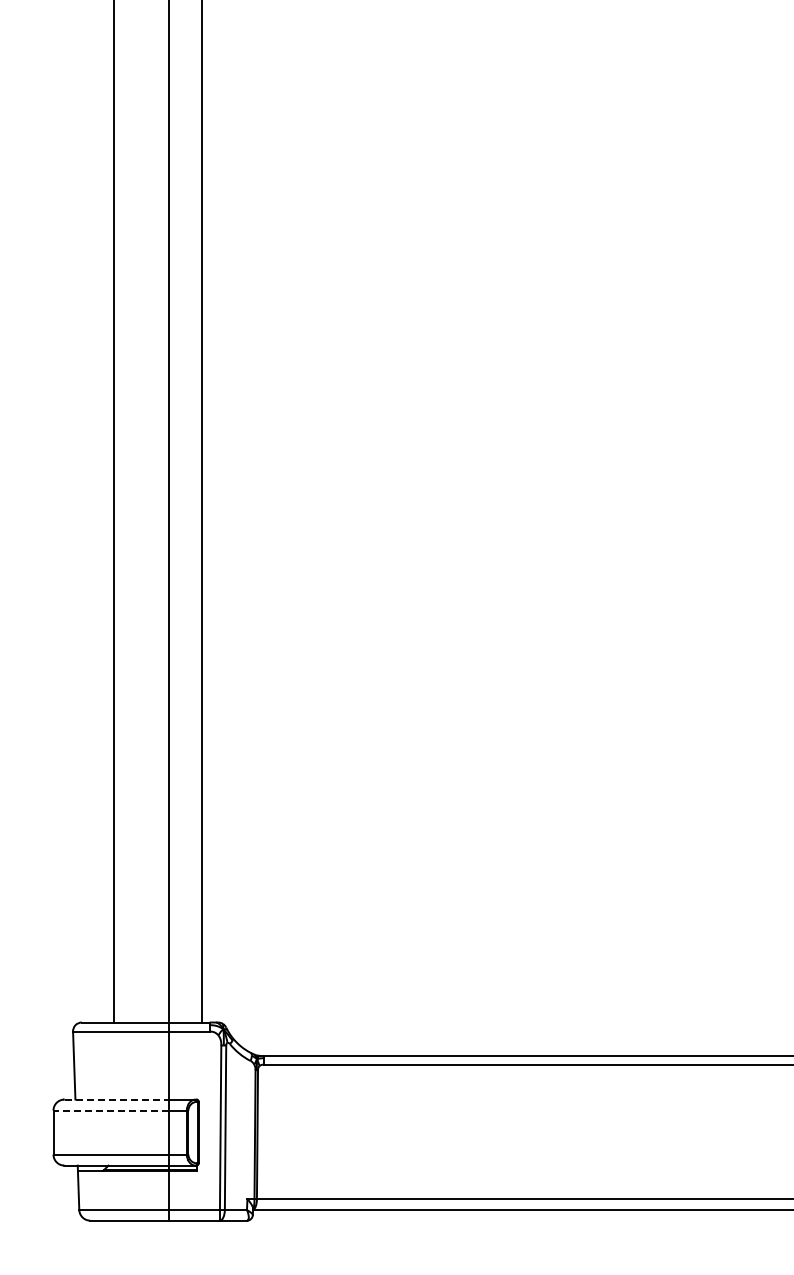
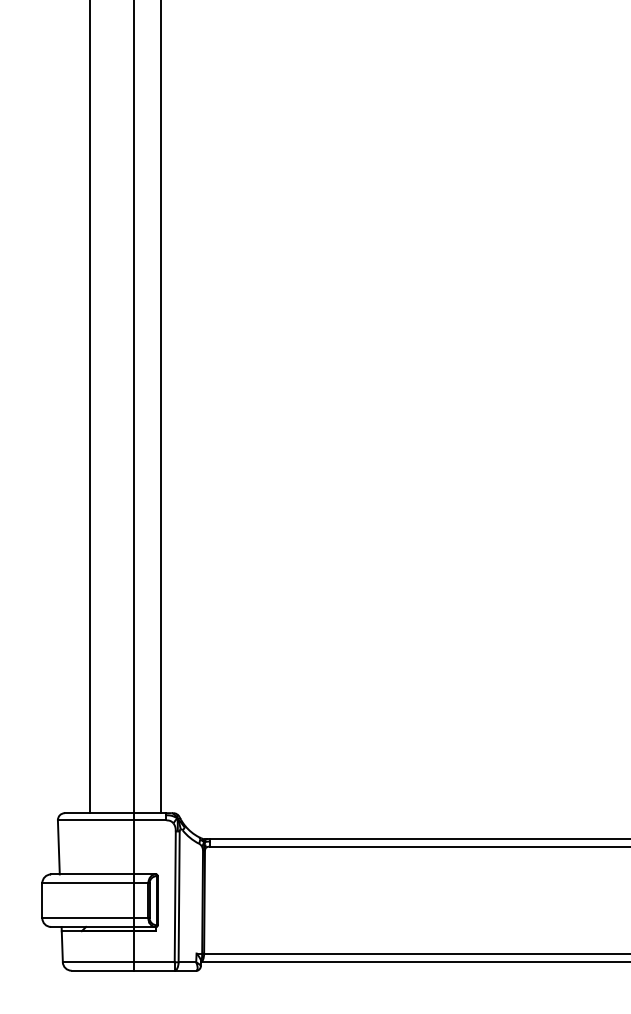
line: (117, 1099) -> (93, 874), dashed -> solid
line: (111, 1110) -> (88, 883), dashed -> solid

